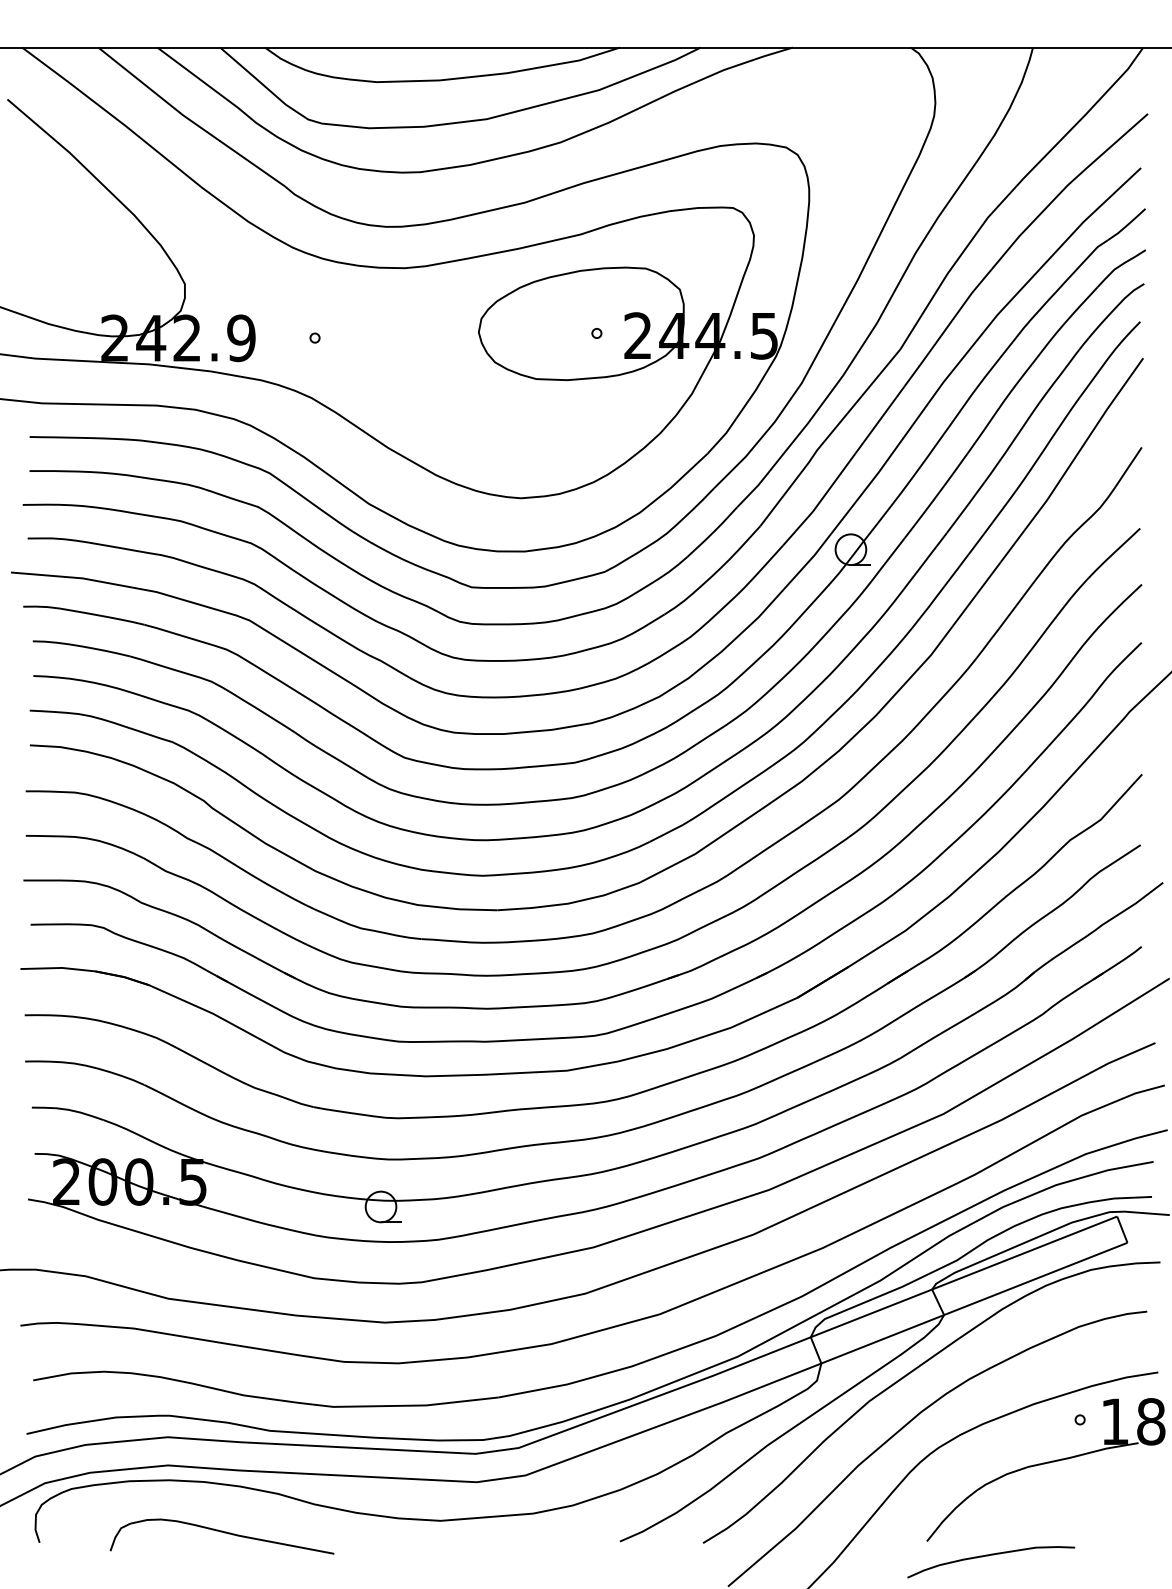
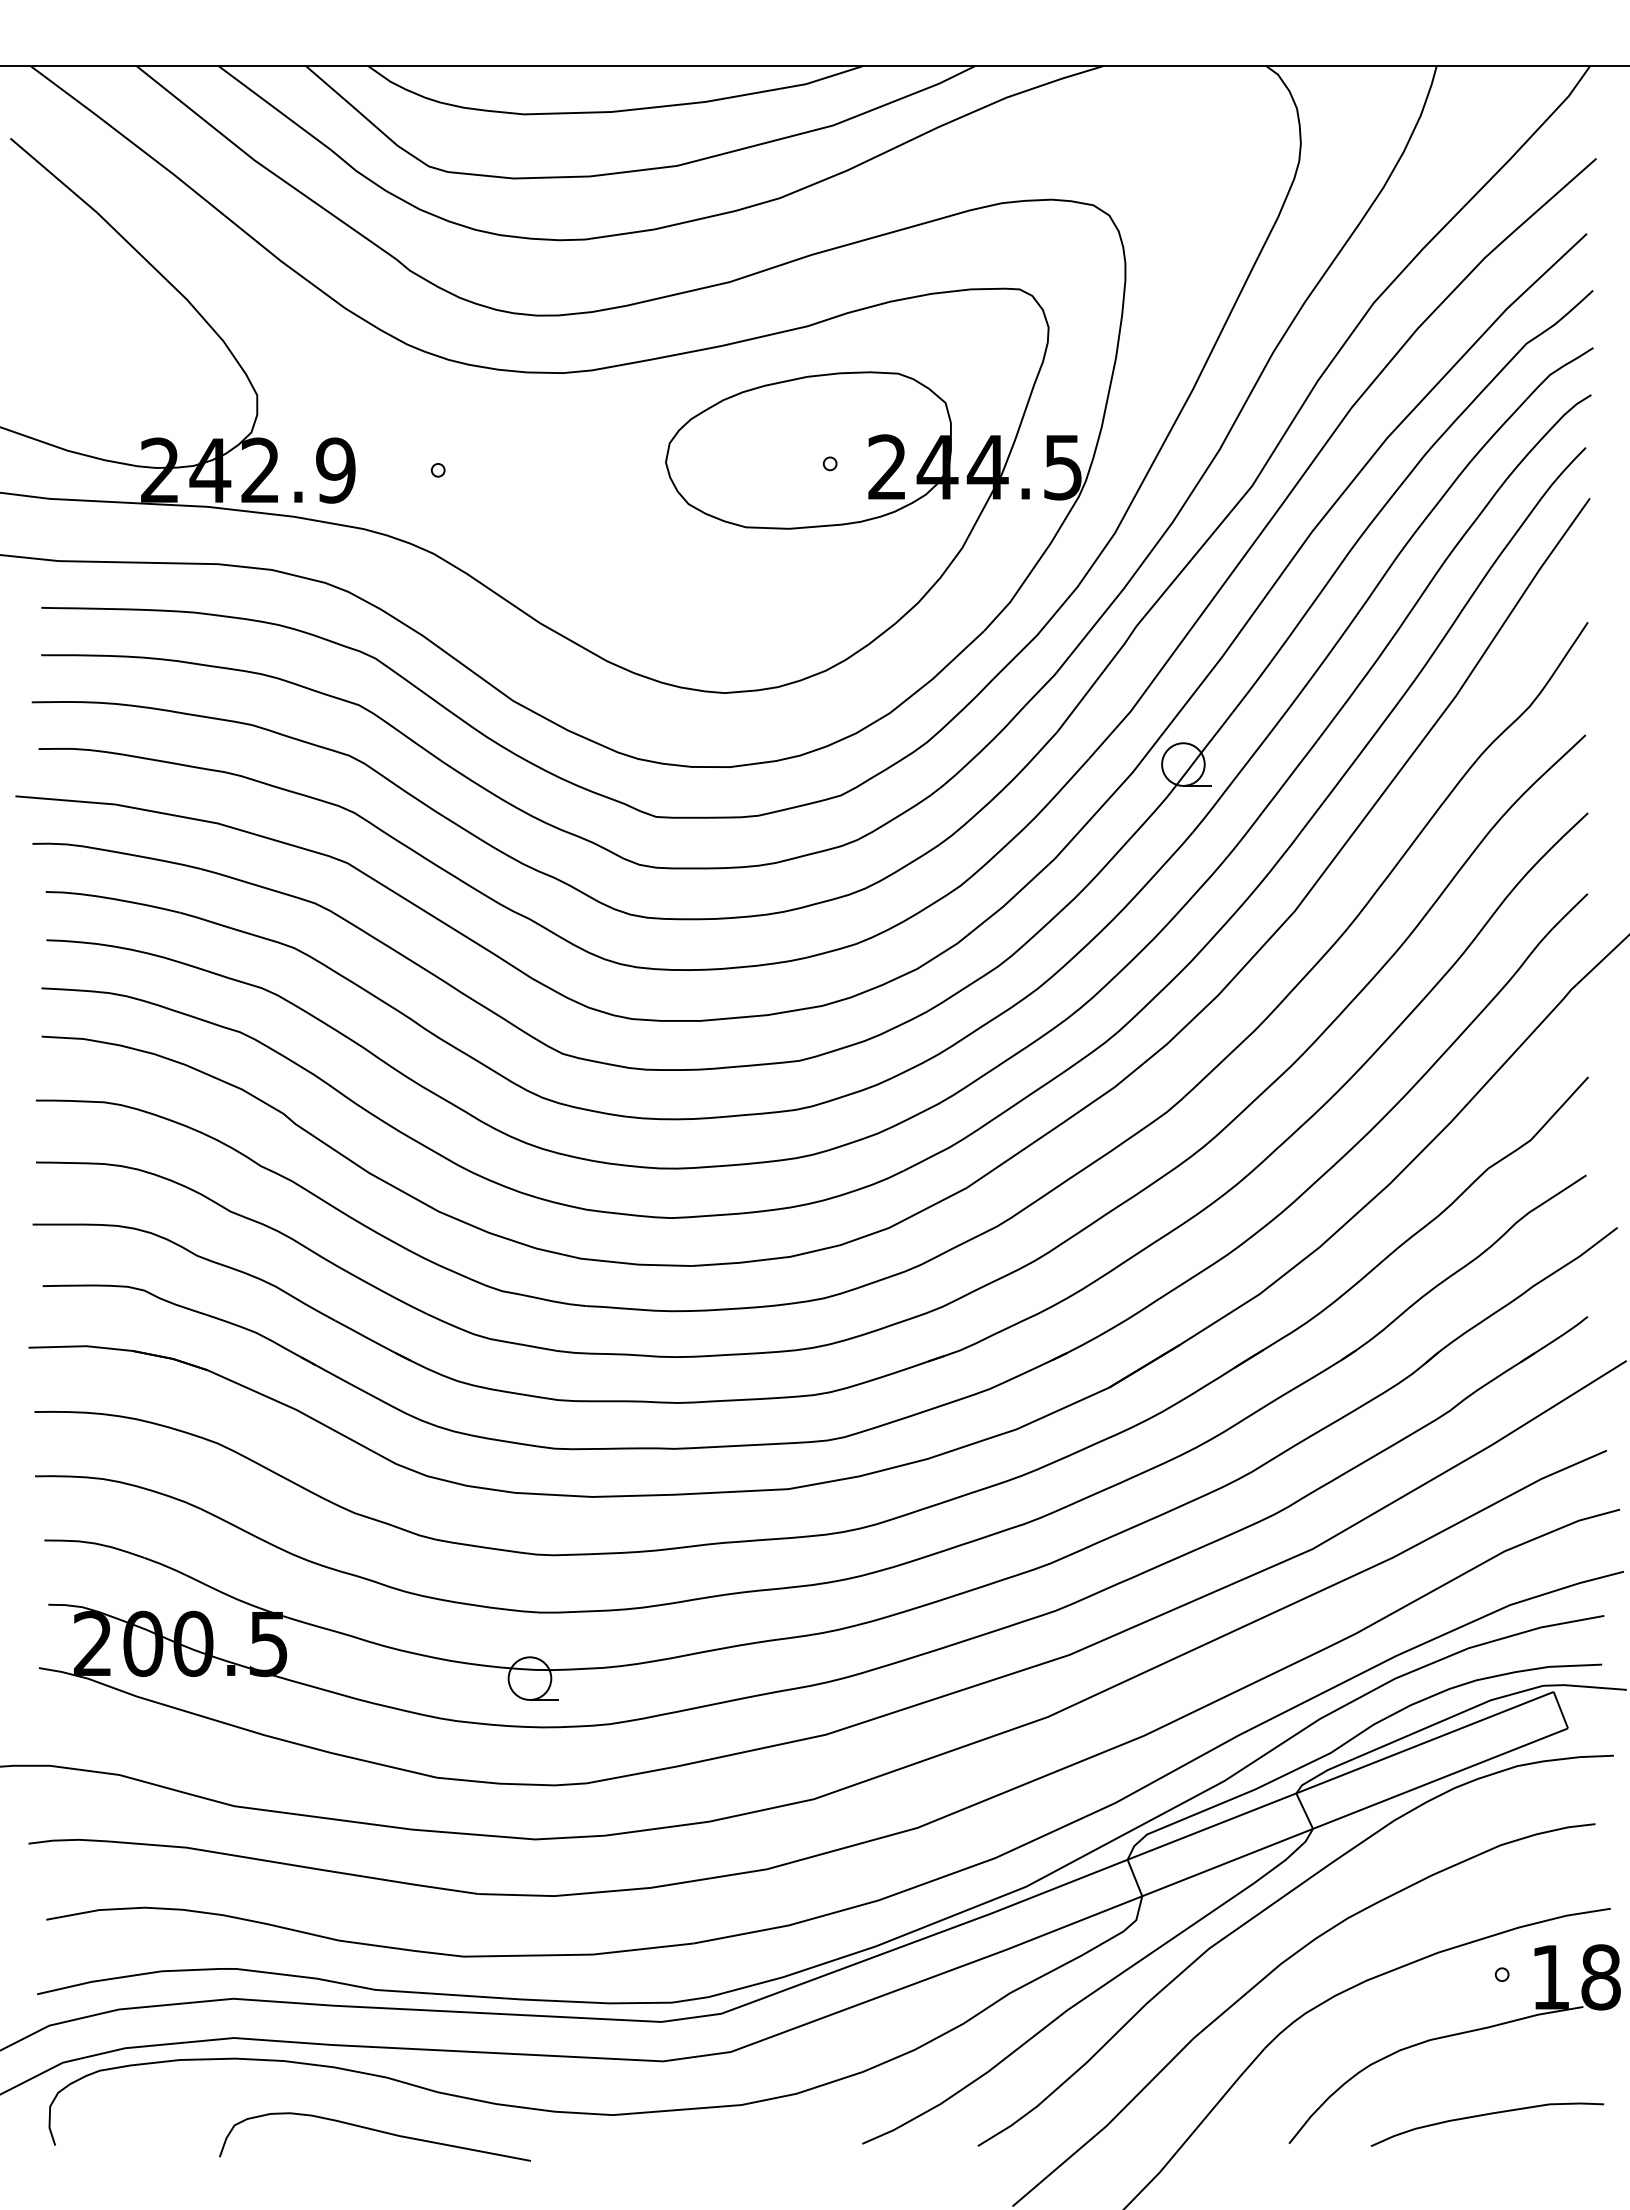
curve: (222, 1532) -> (375, 2131), moved
curve: (991, 1555) -> (1487, 2115), moved

